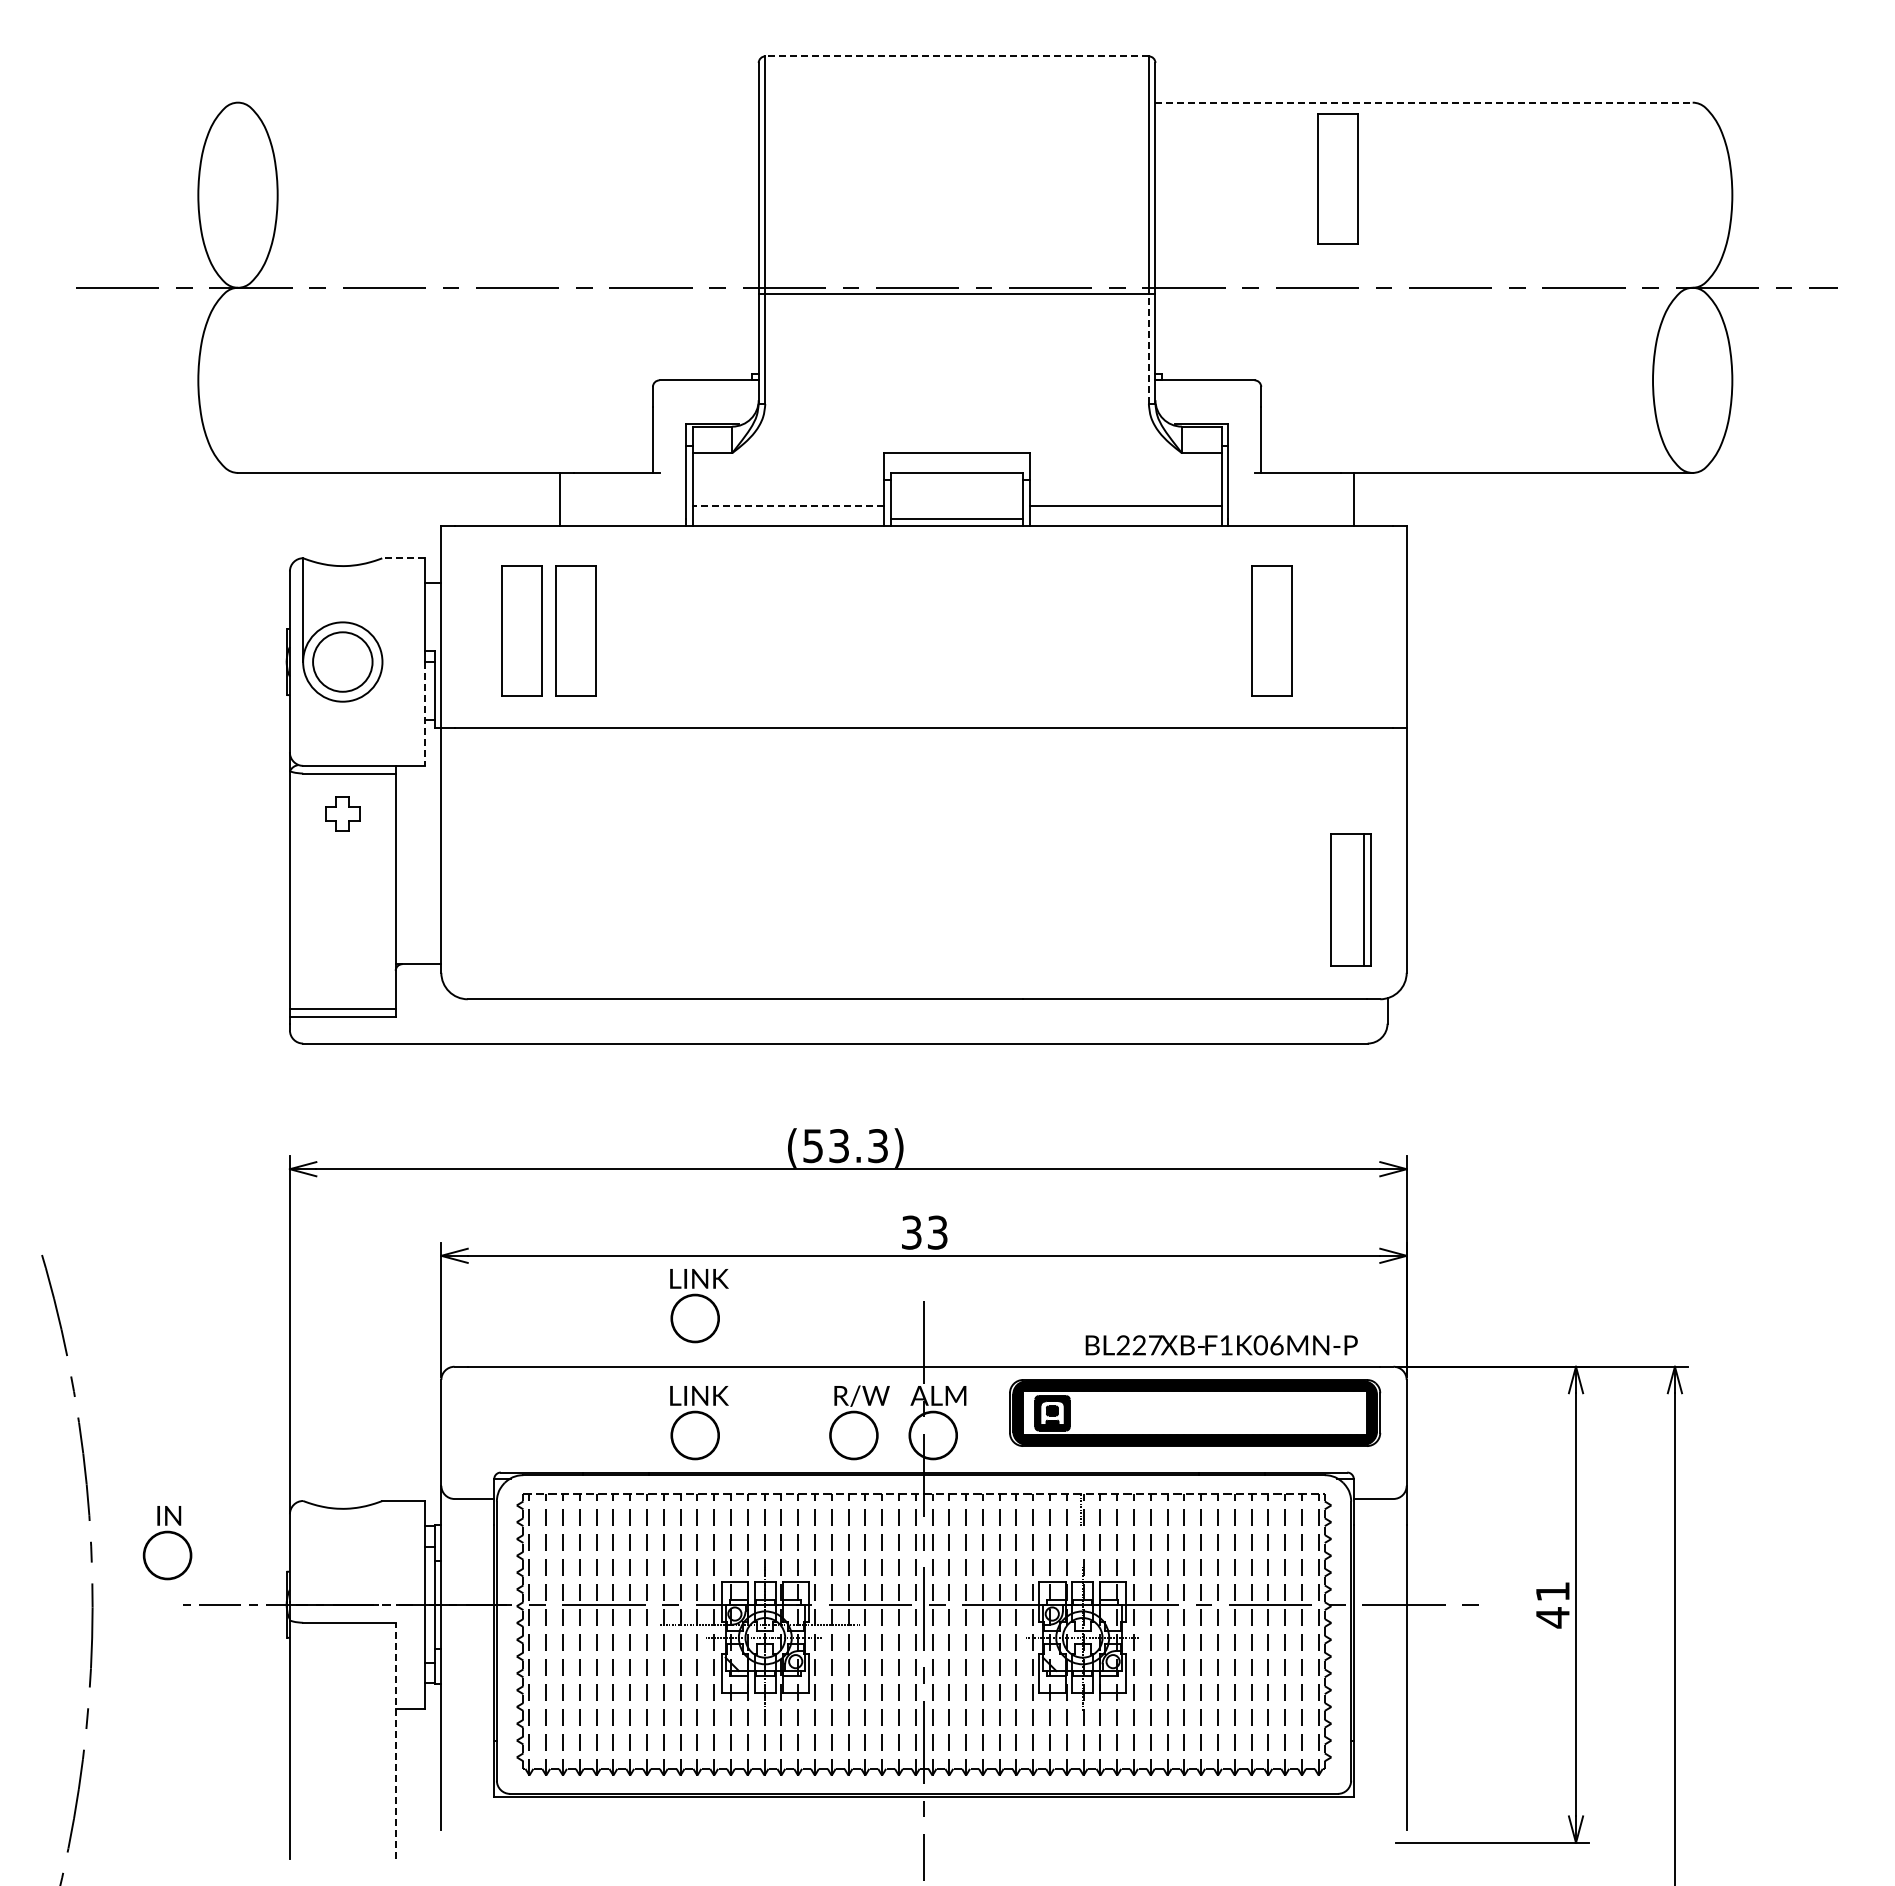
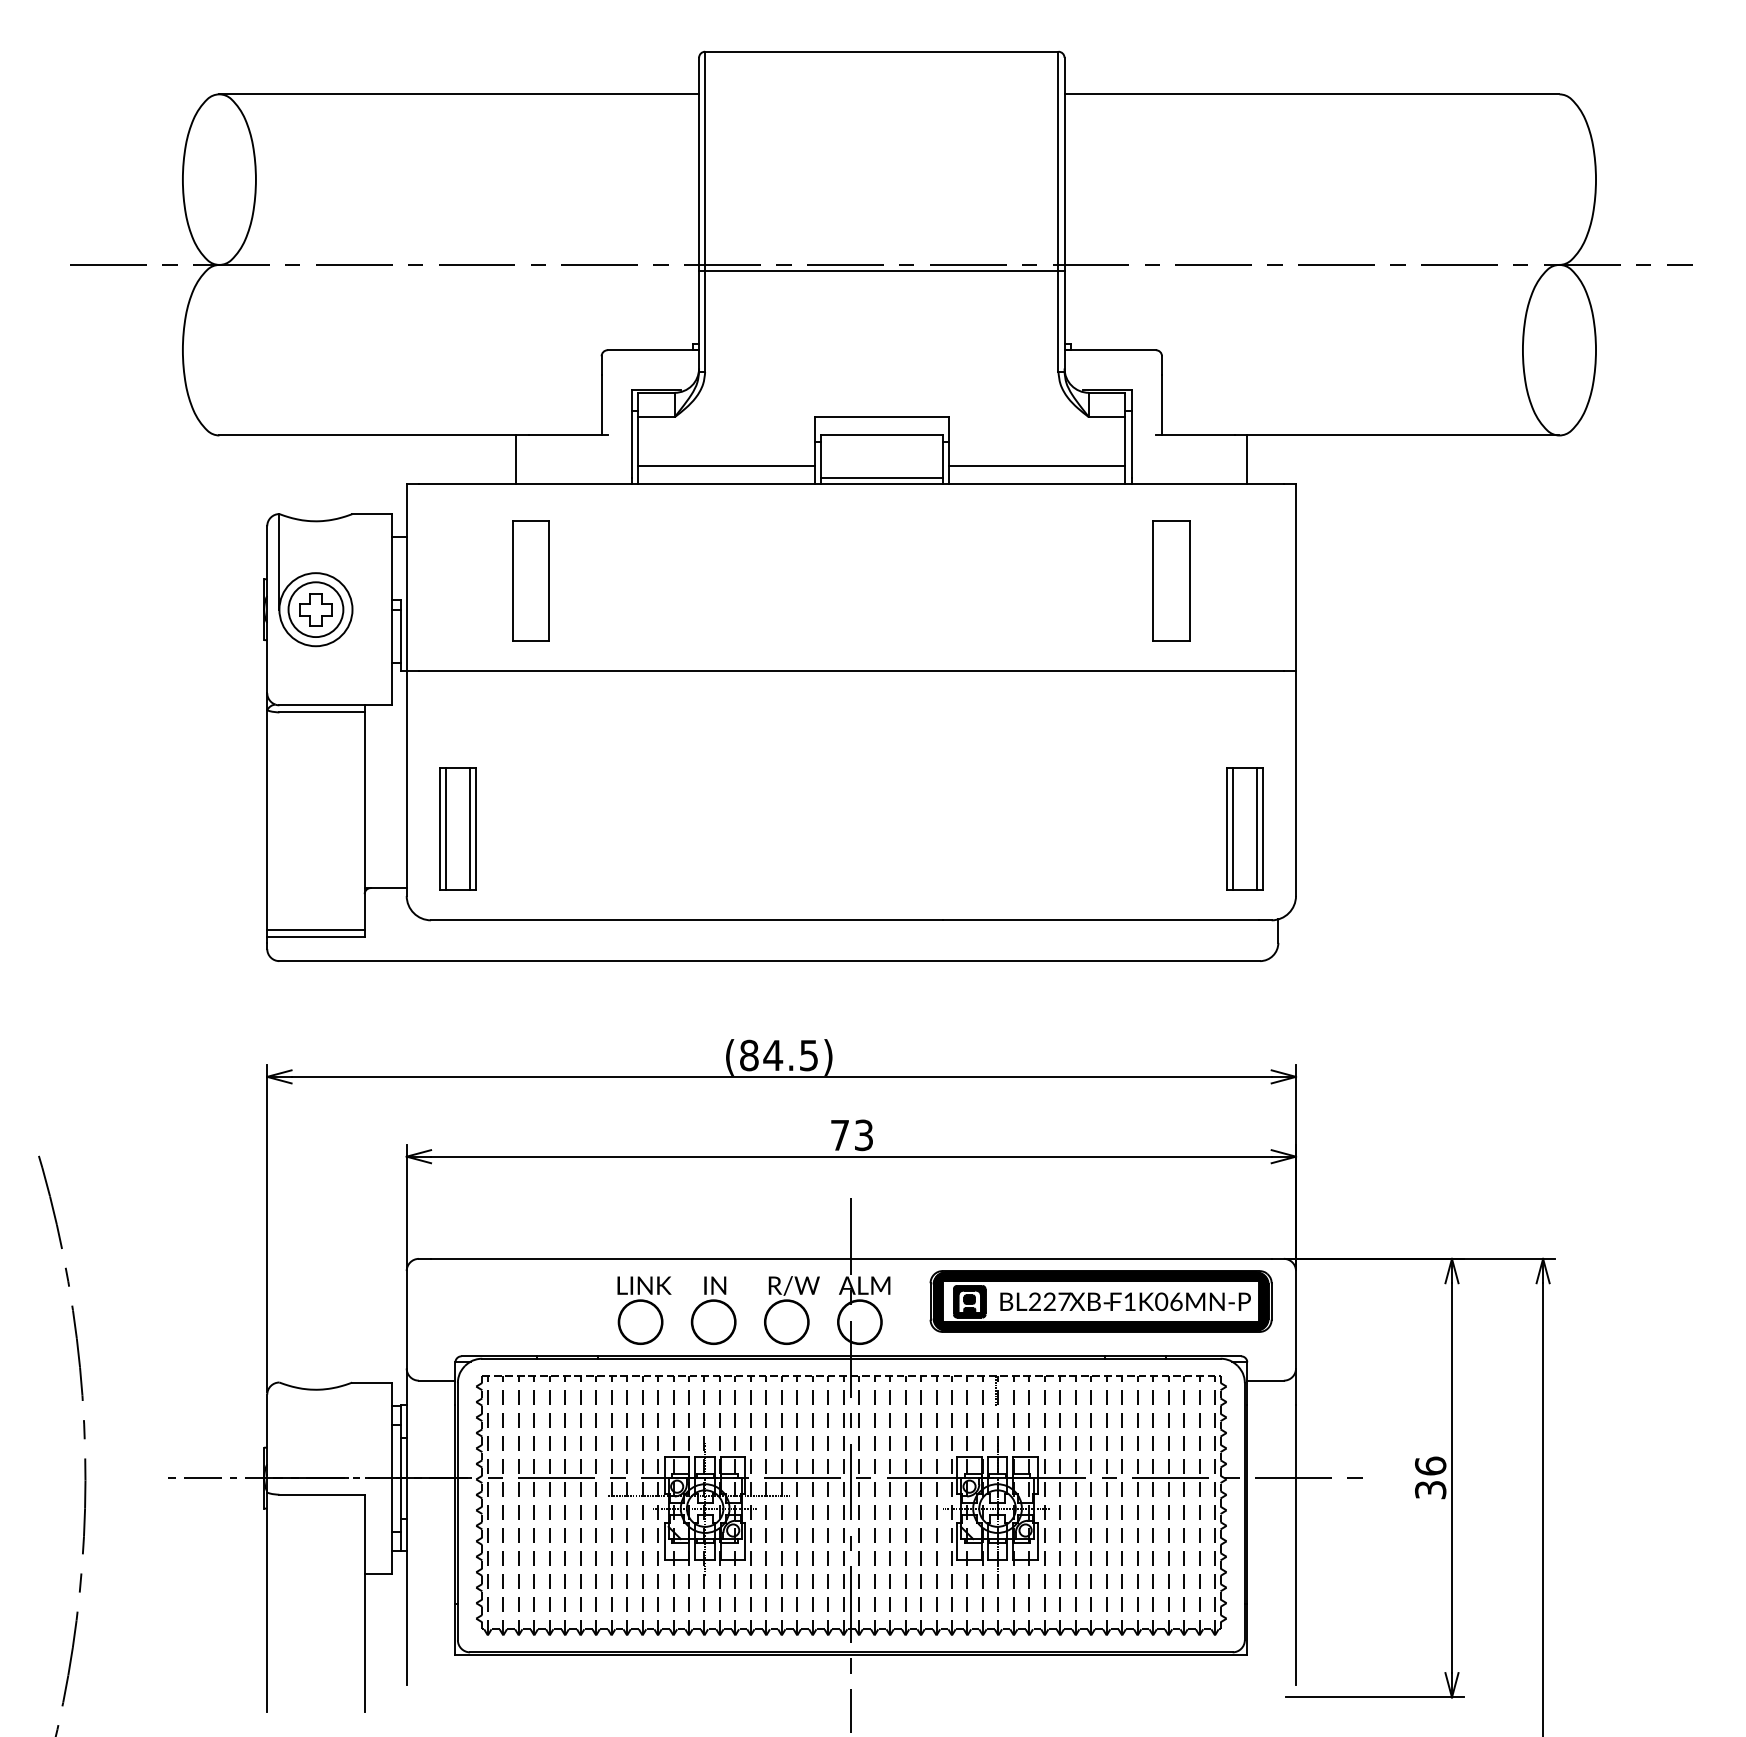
line: (957, 56) -> (882, 51), dashed -> solid
line: (498, 102) -> (459, 94), added
line: (1424, 102) -> (1312, 94), dashed -> solid
part: (1337, 178) -> (1232, 164), removed
line: (1148, 349) -> (1058, 321), dashed -> solid
line: (788, 506) -> (726, 466), dashed -> solid
line: (402, 558) -> (370, 514), dashed -> solid
part: (521, 630) -> (480, 580), removed
line: (424, 713) -> (391, 657), dashed -> solid
part: (342, 813) -> (315, 609), moved
part: (496, 899) -> (457, 828), added
line: (1337, 899) -> (1232, 828), added
text: (845, 1146) -> (779, 1055), (53.3) -> (84.5)
text: (911, 1232) -> (839, 1135), 33 -> 73
part: (699, 1306) -> (644, 1203), removed
text: (1221, 1345) -> (1125, 1301), moved
part: (167, 1543) -> (713, 1311), moved
text: (1552, 1604) -> (1430, 1477), 41 -> 36
line: (395, 1740) -> (364, 1603), dashed -> solid

